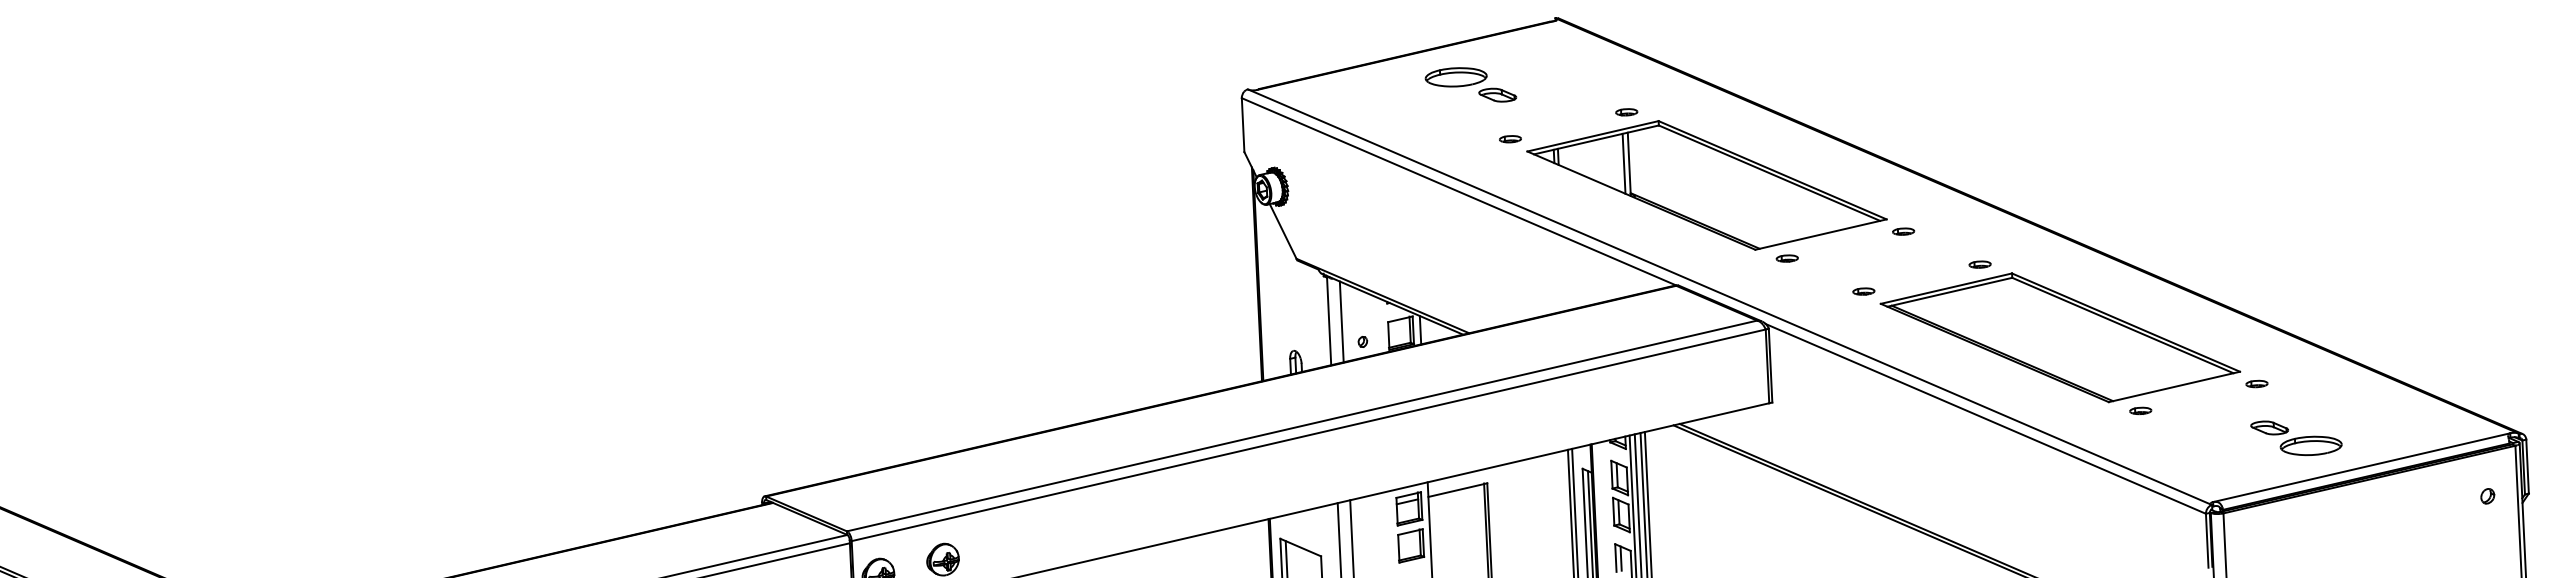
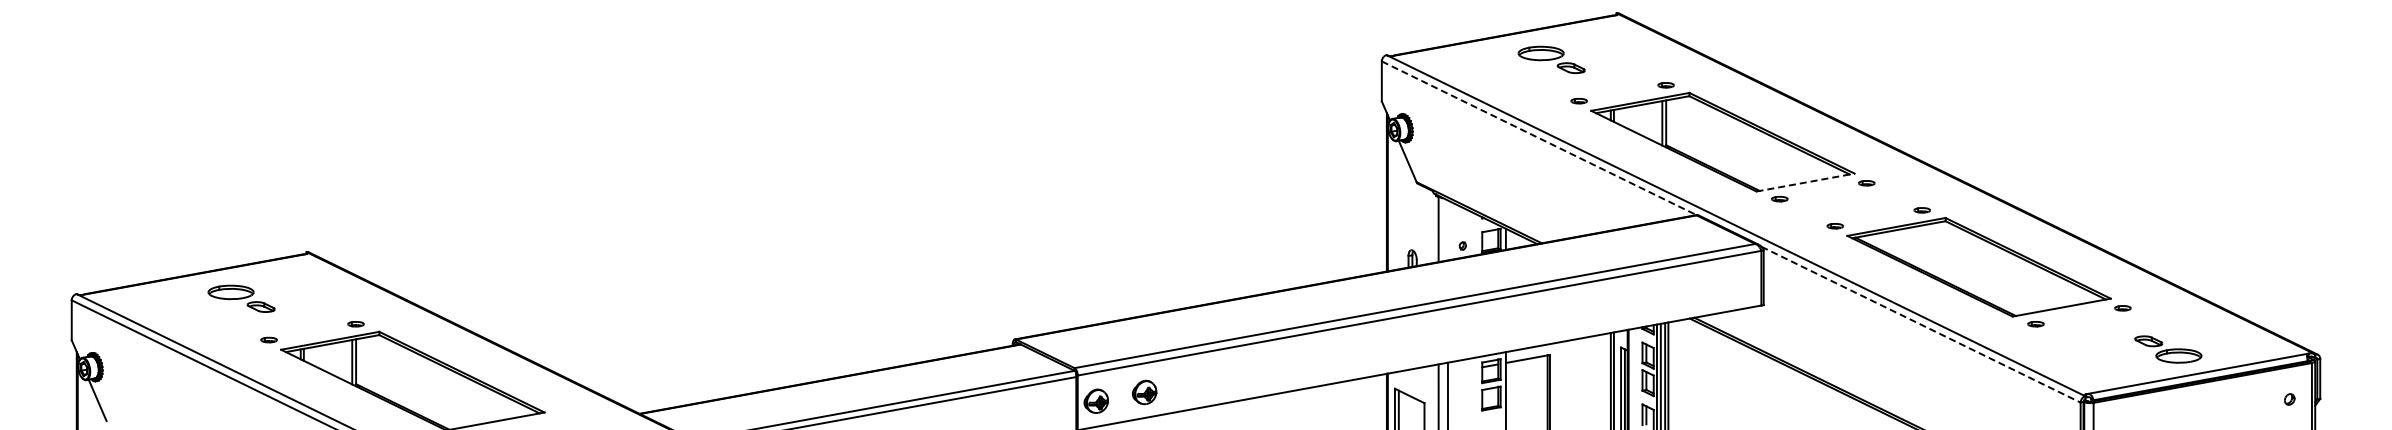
line: (1459, 192) -> (1539, 138), solid -> dashed
line: (1820, 234) -> (1805, 182), solid -> dashed
line: (1341, 321) -> (1447, 230), removed
line: (1986, 418) -> (1921, 324), solid -> dashed
part: (2296, 437) -> (2168, 349), moved

